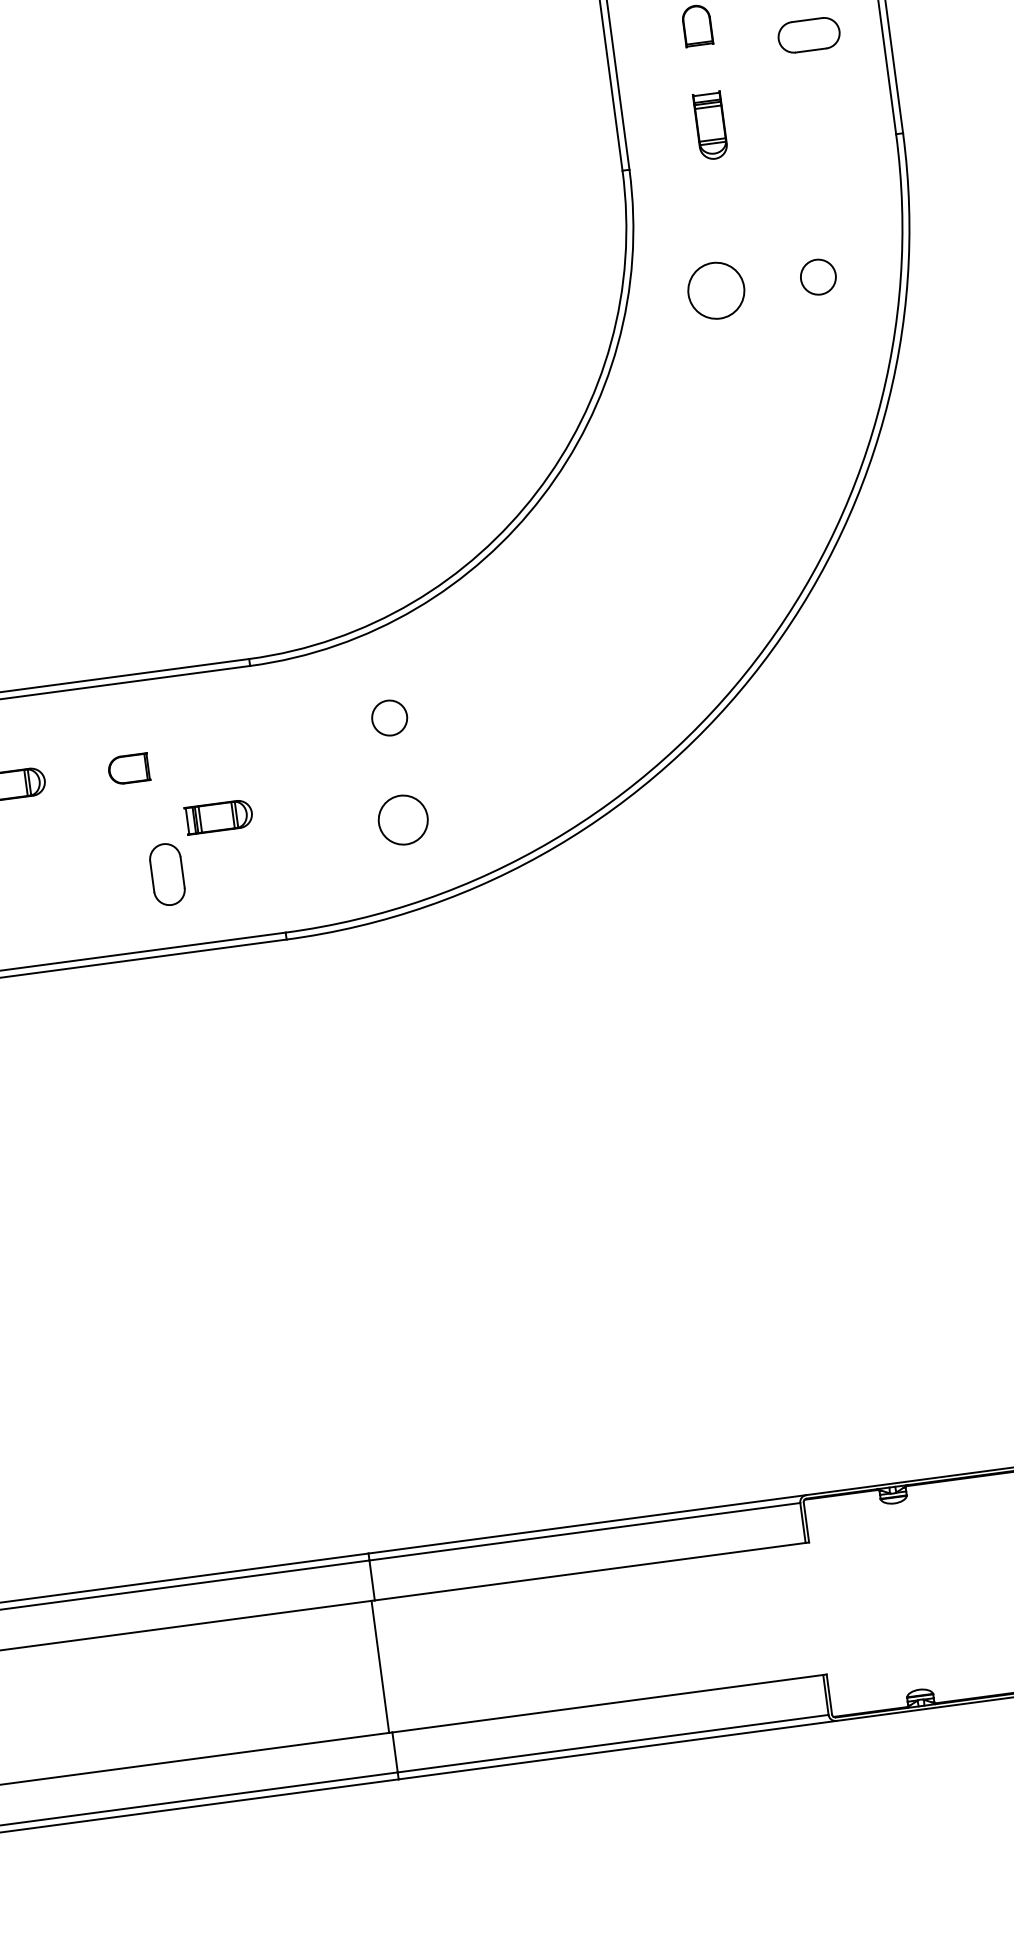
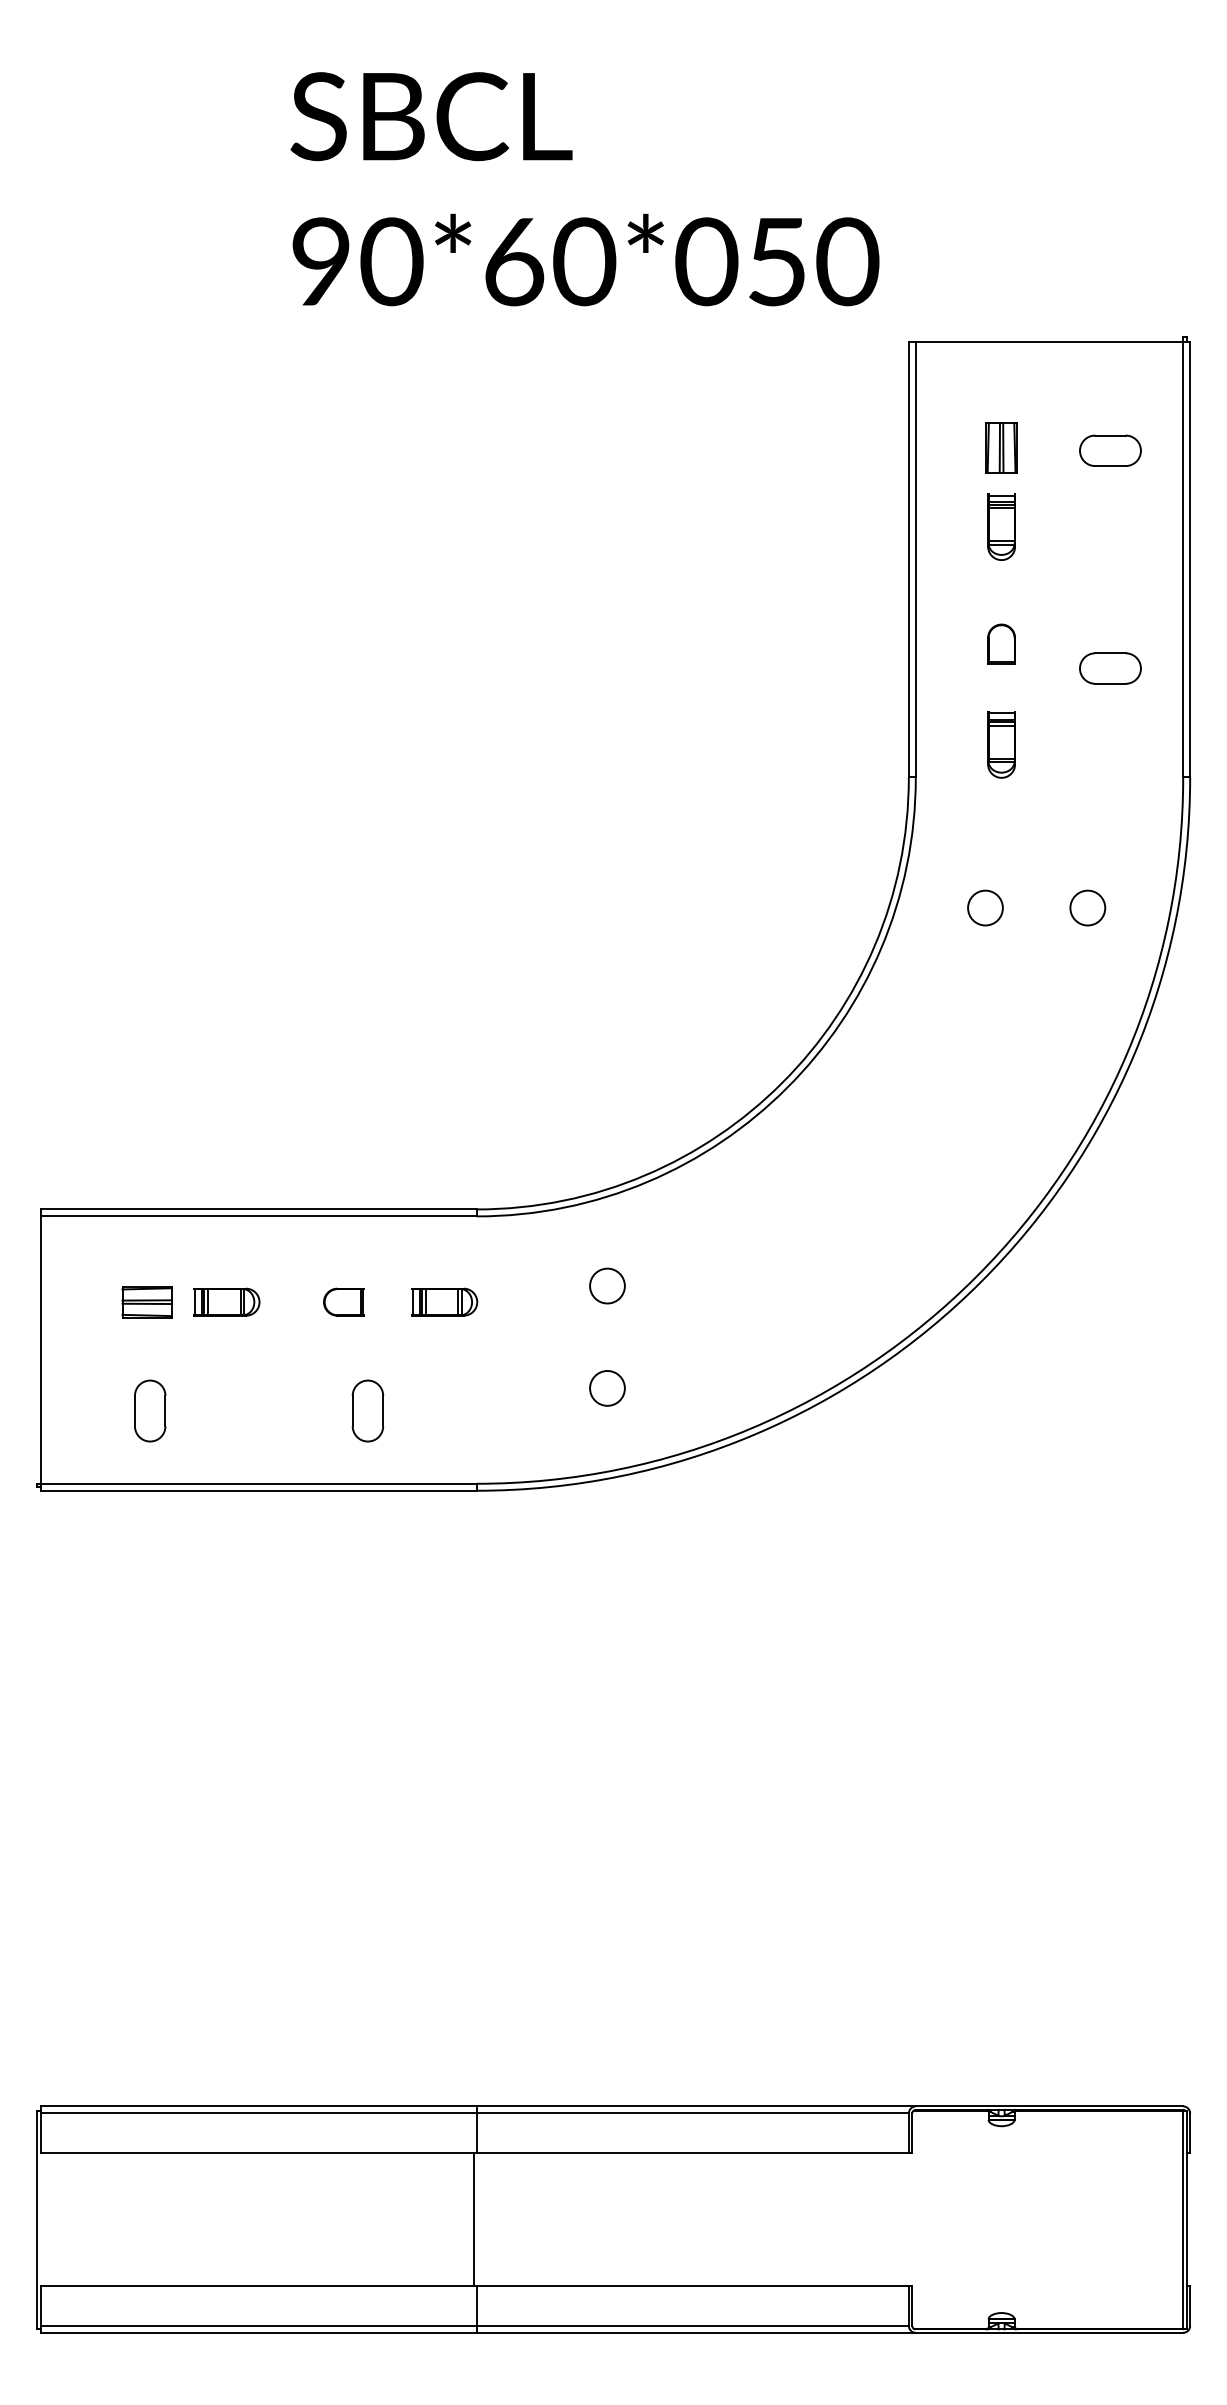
circle: (716, 290) -> (985, 907), size x0.62
part: (219, 816) -> (444, 1301), moved
circle: (403, 820) -> (607, 1388), size x0.71

